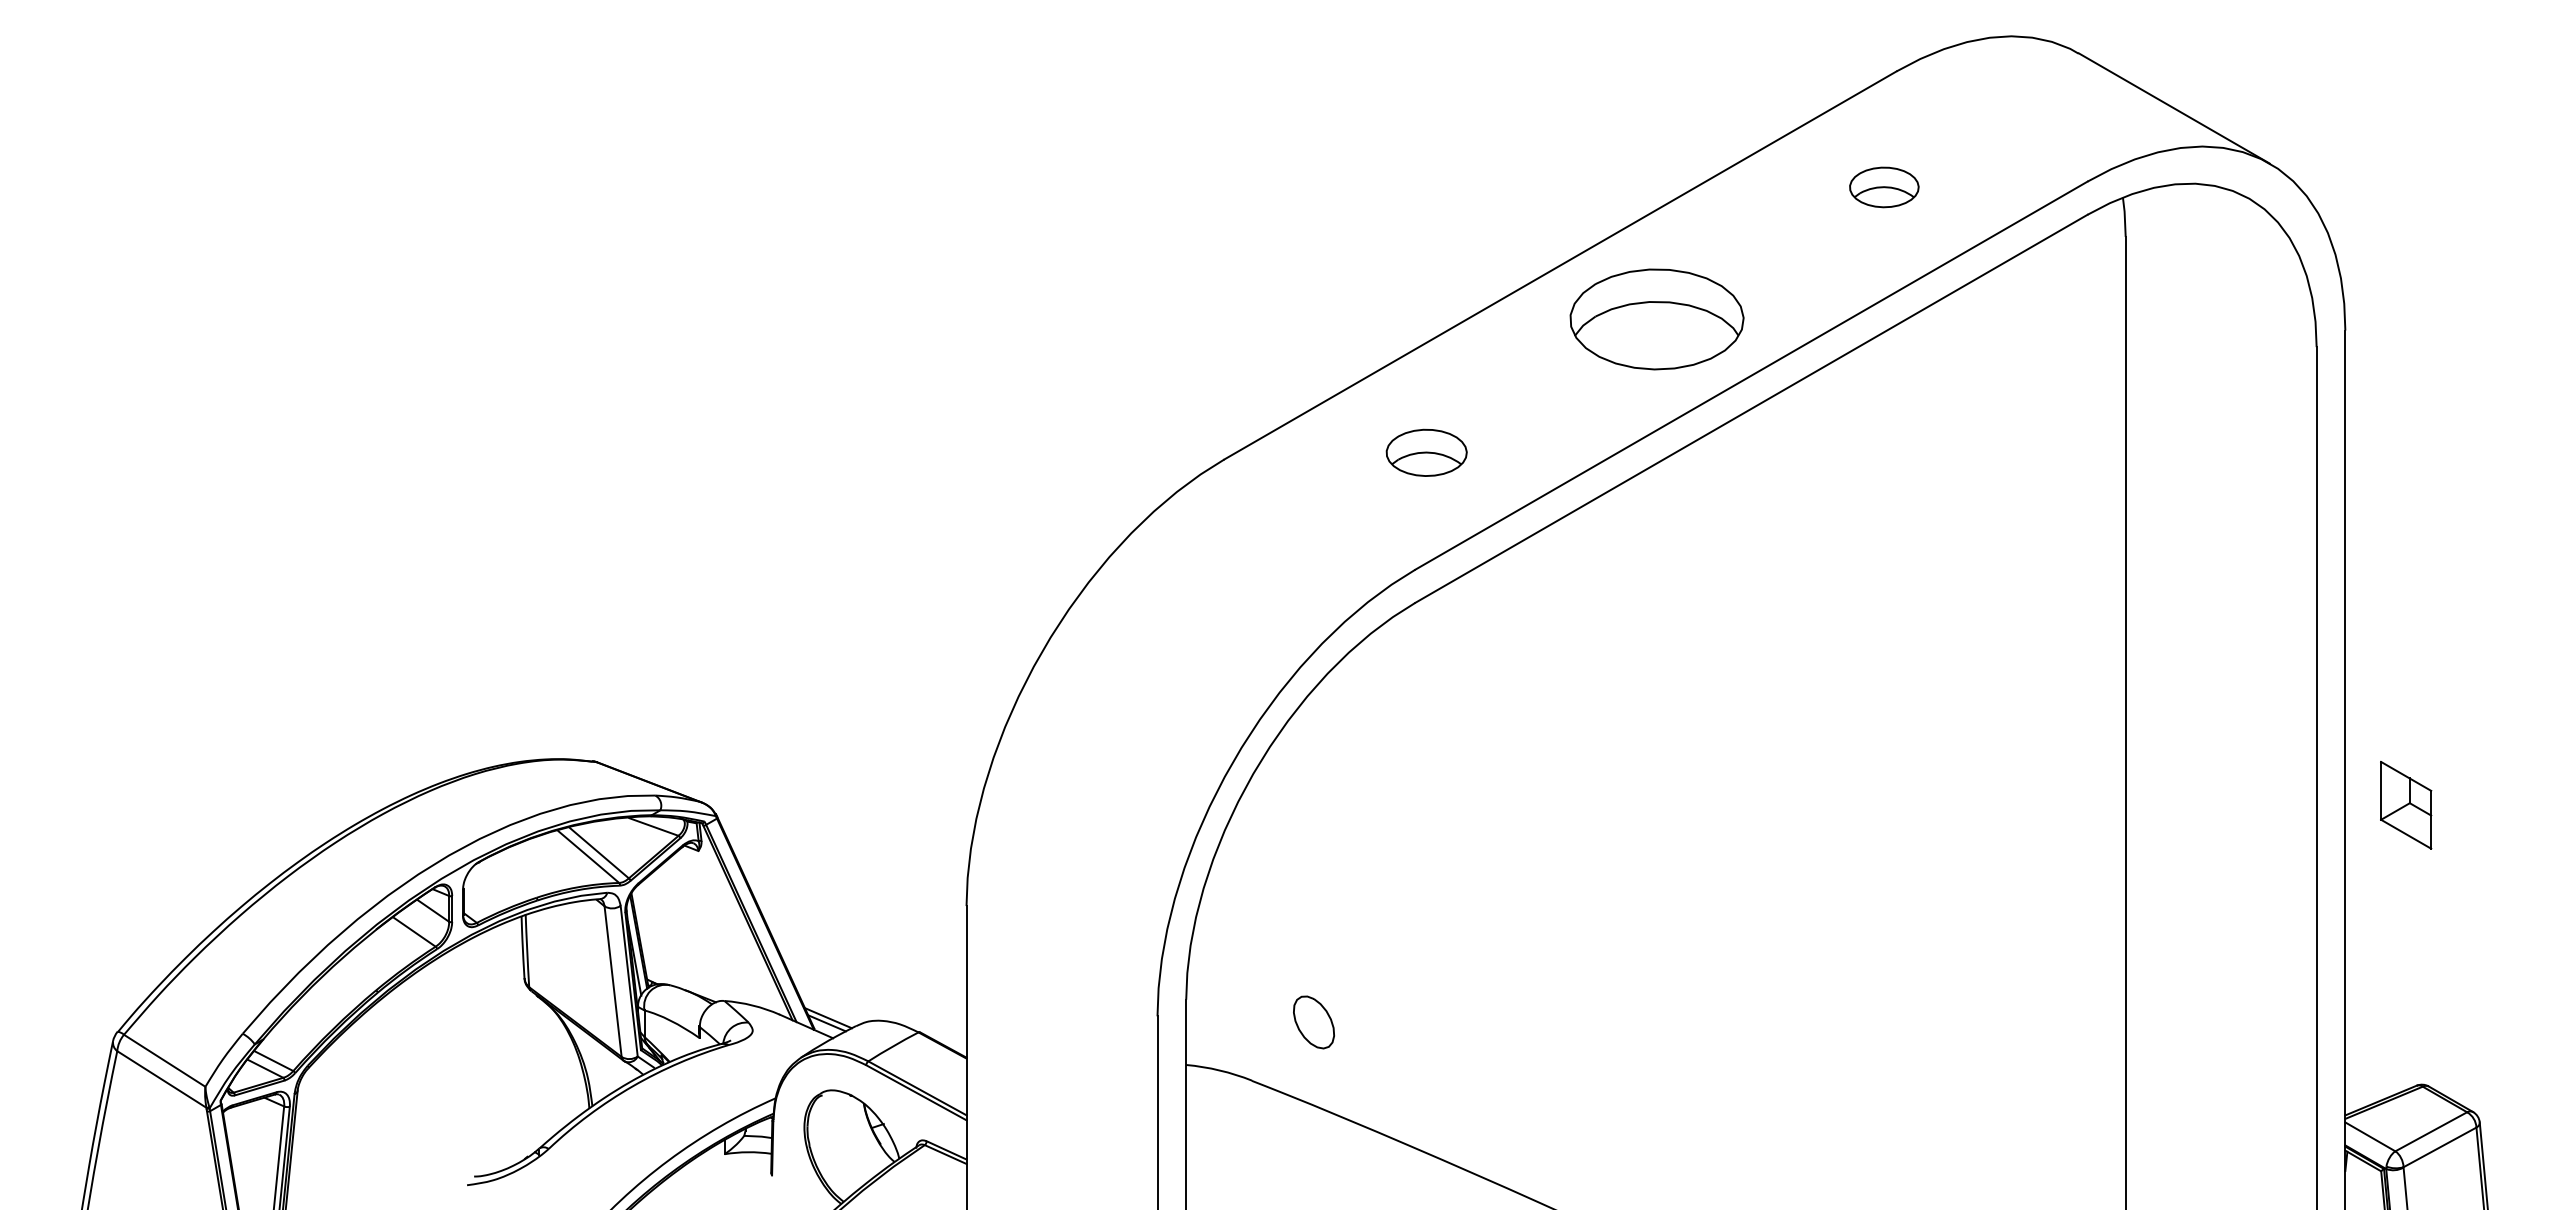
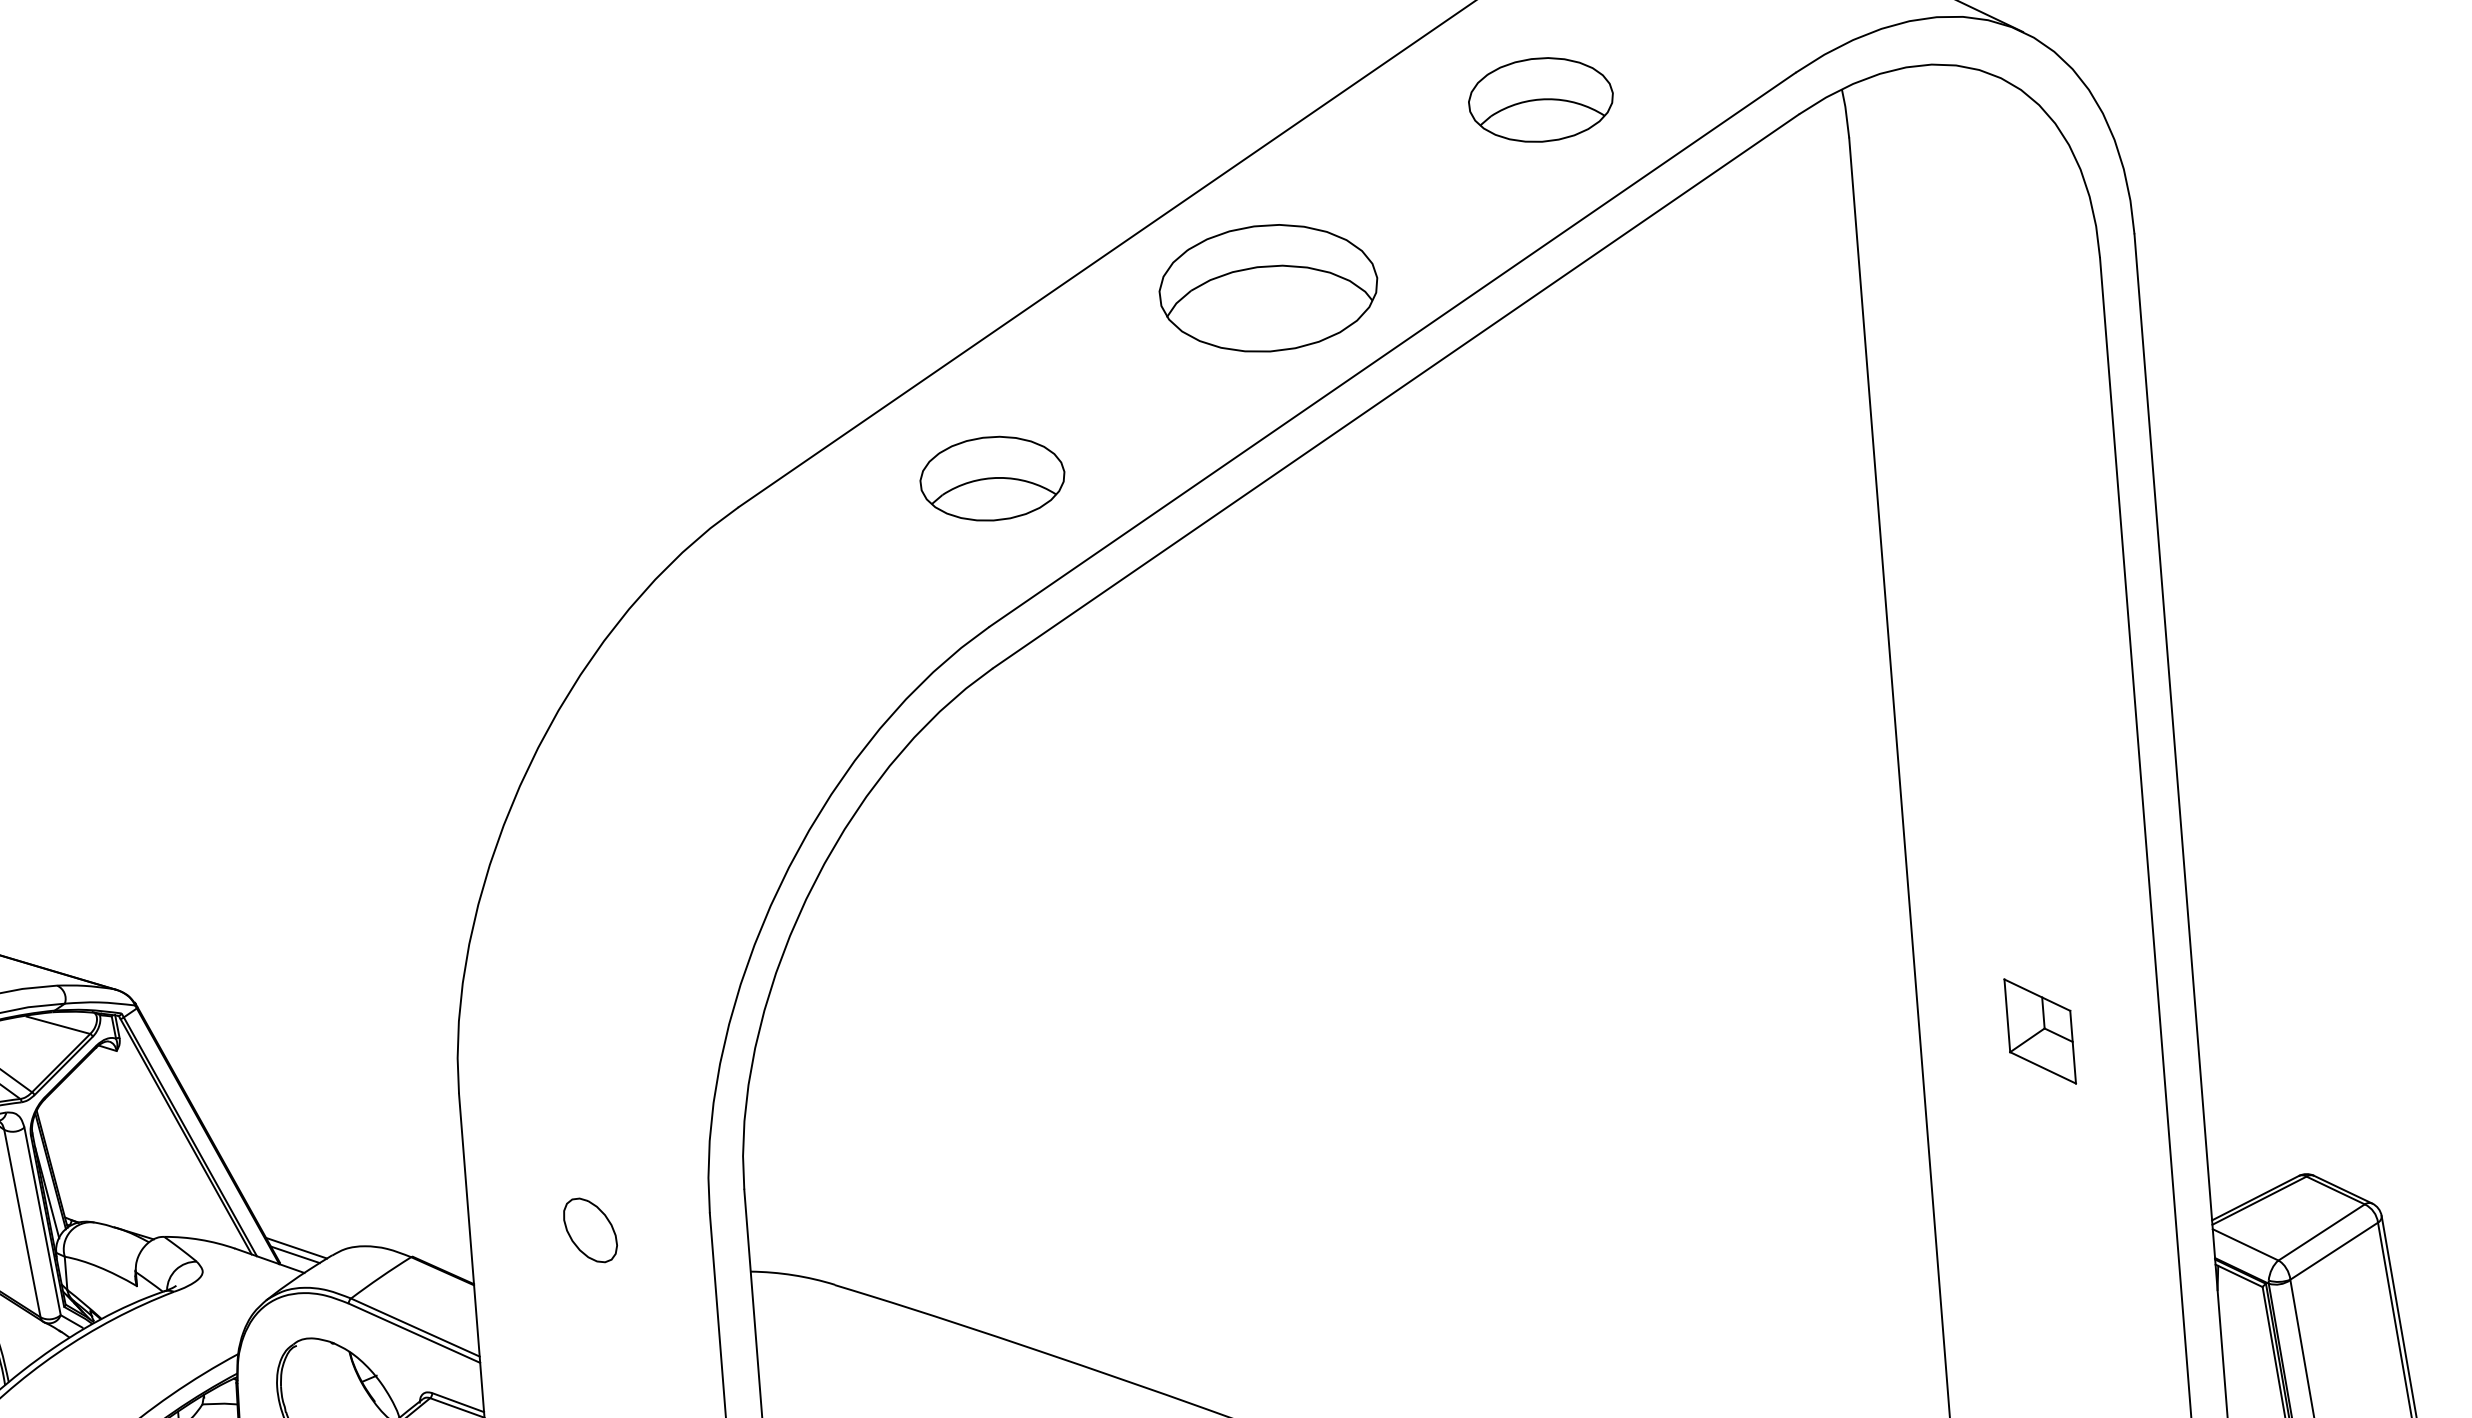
part: (1884, 187) -> (1541, 100), size x1.67
part: (1426, 452) -> (992, 478), size x1.43
part: (2406, 805) -> (2040, 1031), moved
part: (1313, 1022) -> (589, 1230), moved

